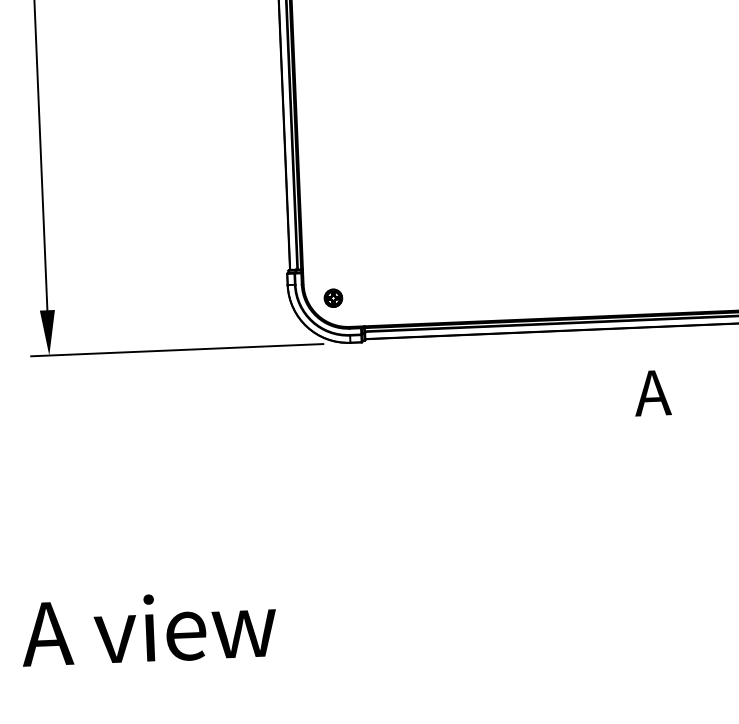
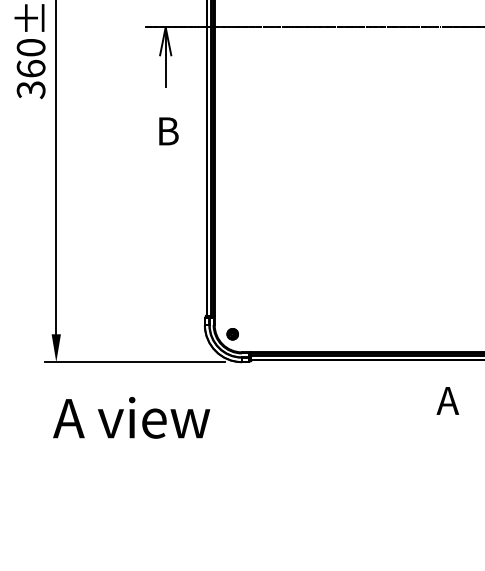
text: (652, 392) -> (447, 400), moved
text: (148, 627) -> (131, 417), moved

